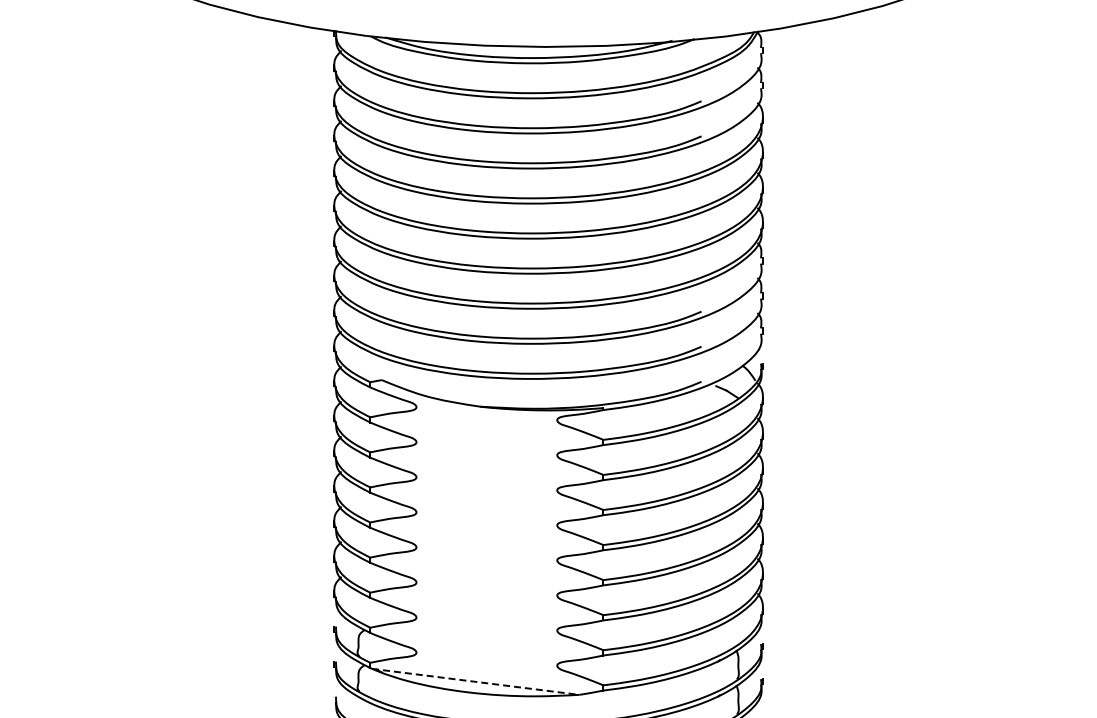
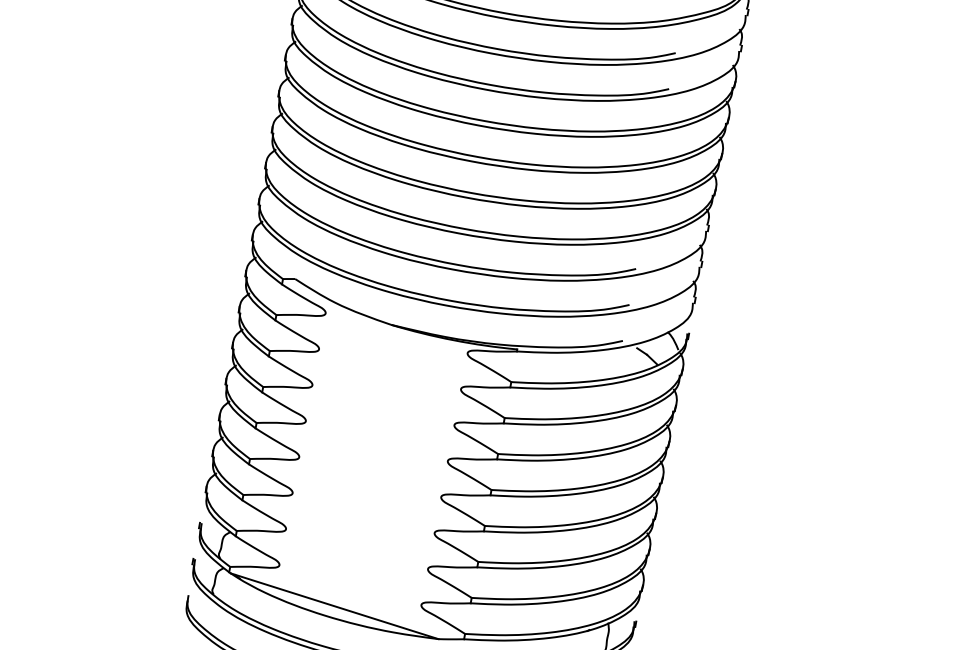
line: (476, 681) -> (335, 606), dashed -> solid

